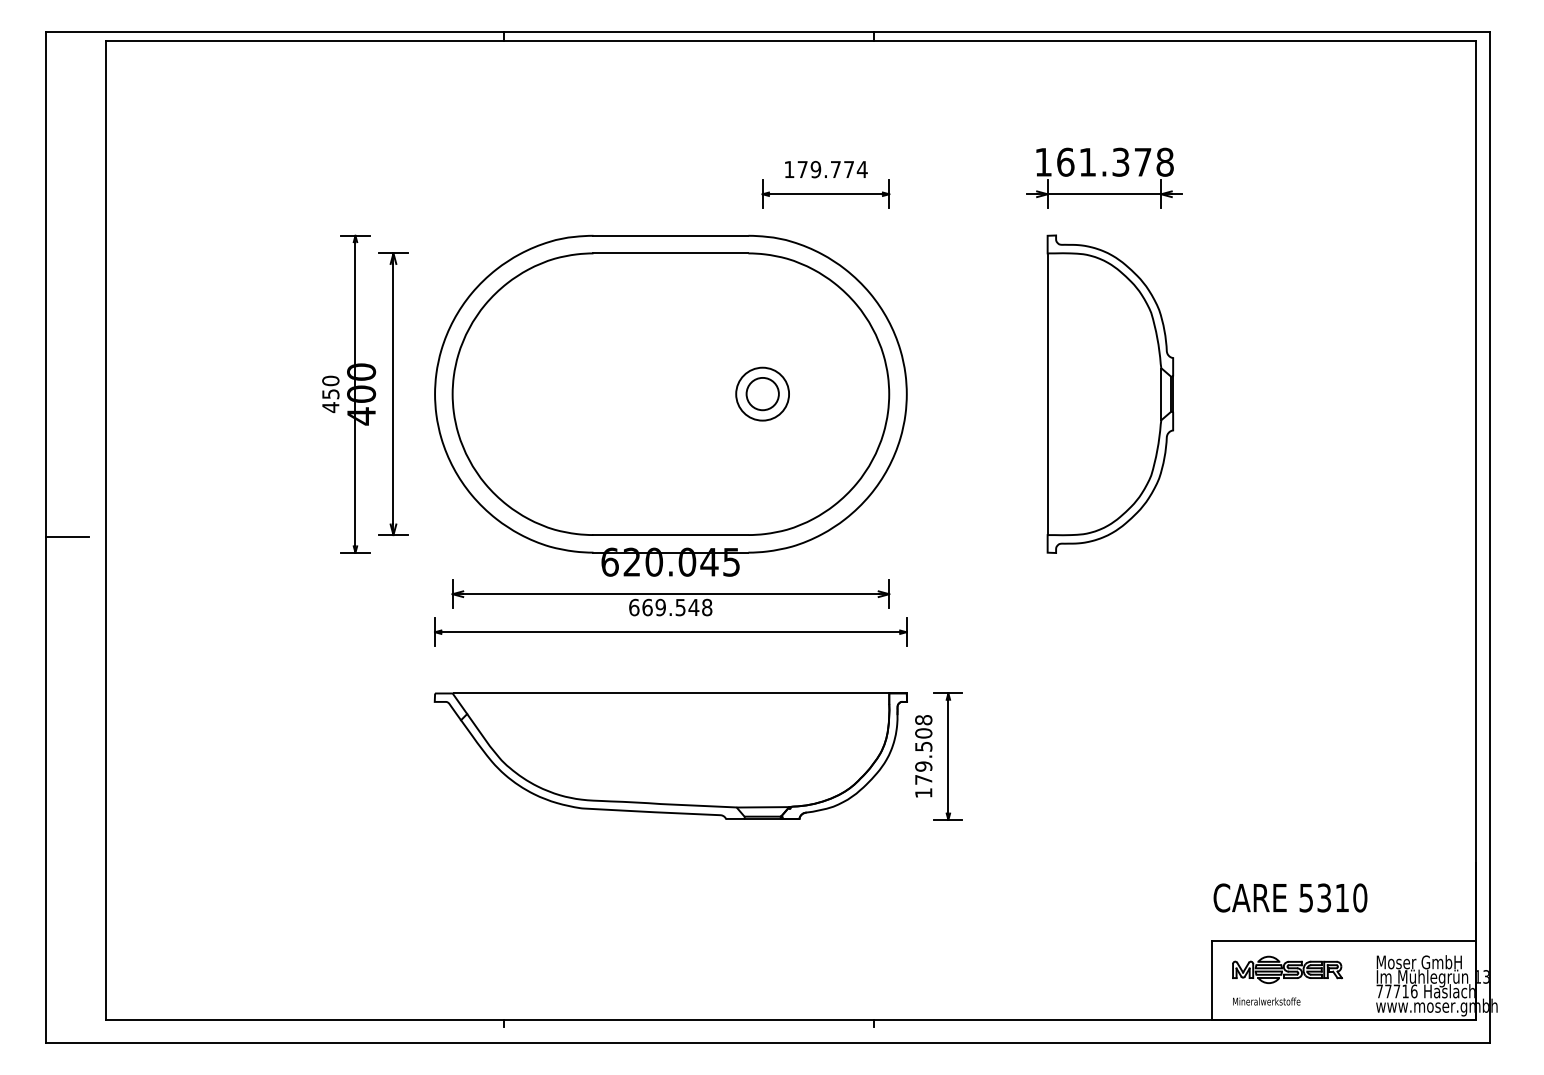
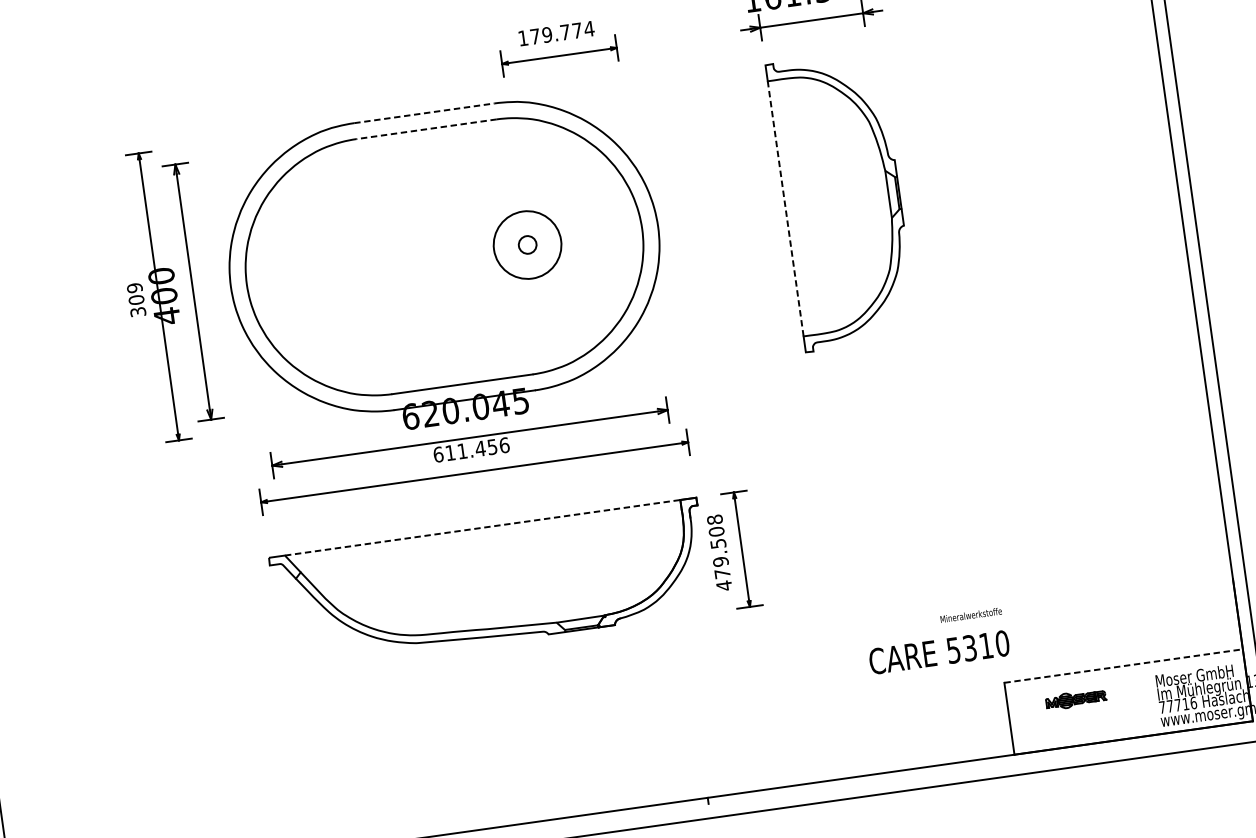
line: (671, 235) -> (424, 112), solid -> dashed
line: (670, 253) -> (426, 129), solid -> dashed
circle: (762, 393) -> (527, 244), size x0.6
circle: (762, 393) -> (527, 244), size x1.4
text: (330, 394) -> (136, 300), 450 -> 309
line: (1047, 394) -> (785, 209), solid -> dashed
text: (677, 607) -> (477, 449), 669.548 -> 611.456
line: (671, 693) -> (483, 527), solid -> dashed
text: (923, 792) -> (723, 585), 179.508 -> 479.508
text: (1290, 897) -> (939, 652), moved
line: (1343, 940) -> (1123, 665), solid -> dashed
part: (1287, 969) -> (1076, 699), size x0.6
text: (1266, 1001) -> (971, 615), moved

